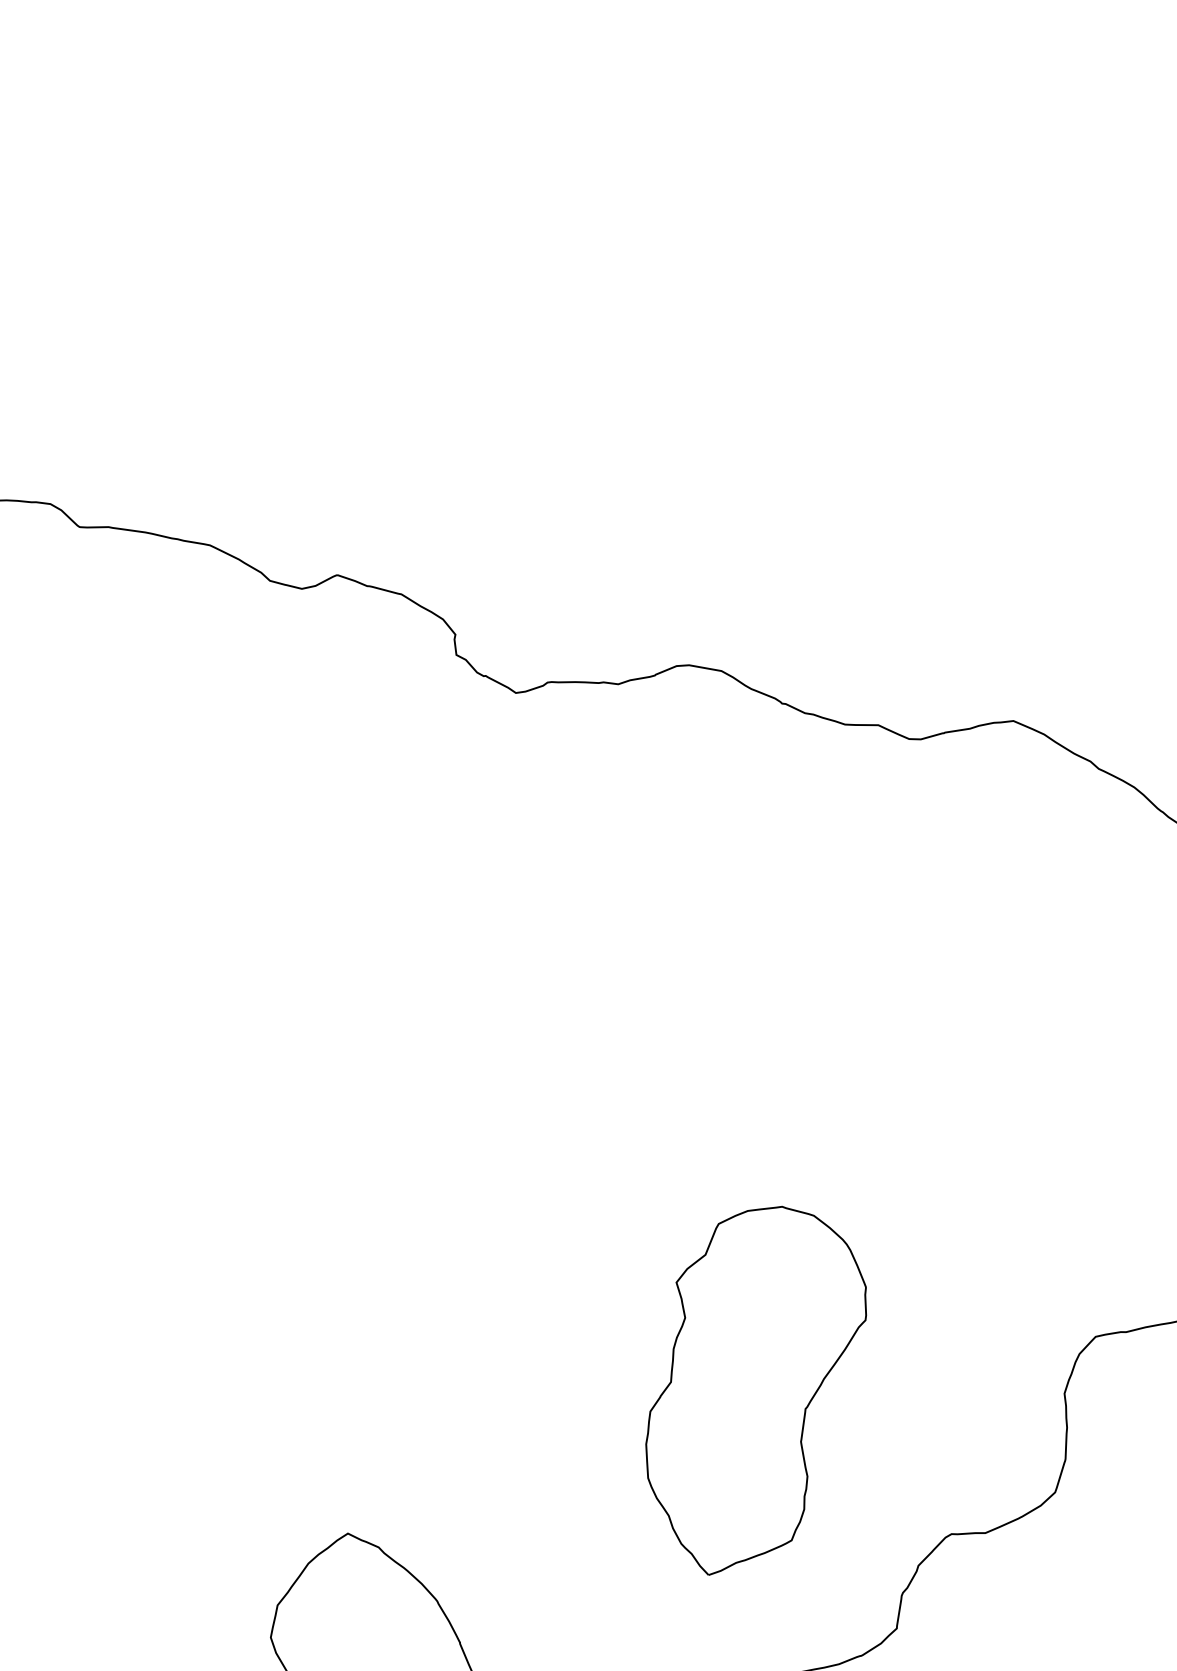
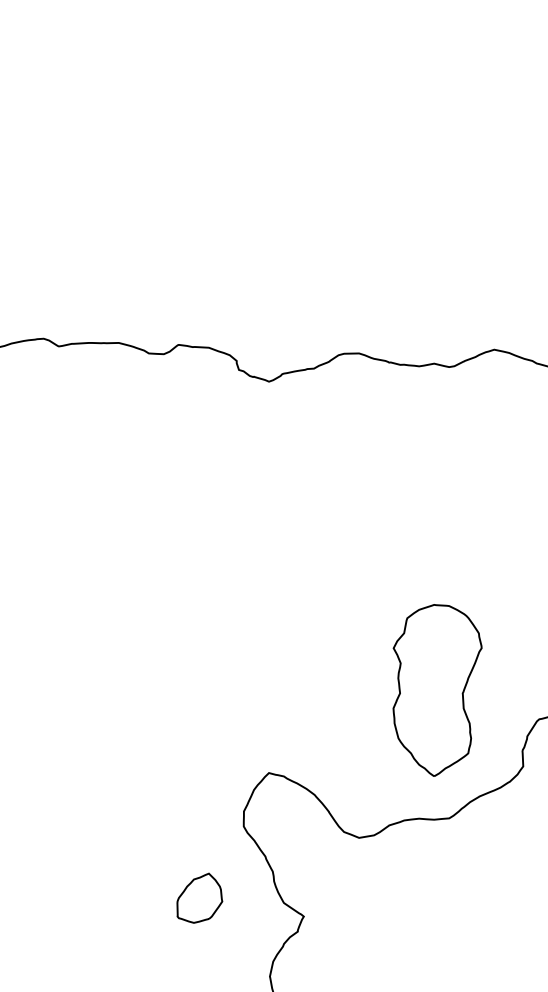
part: (752, 1392) -> (437, 690), moved

